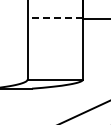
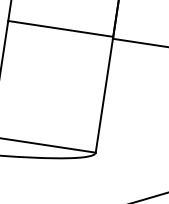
line: (55, 18) -> (61, 29), dashed -> solid

